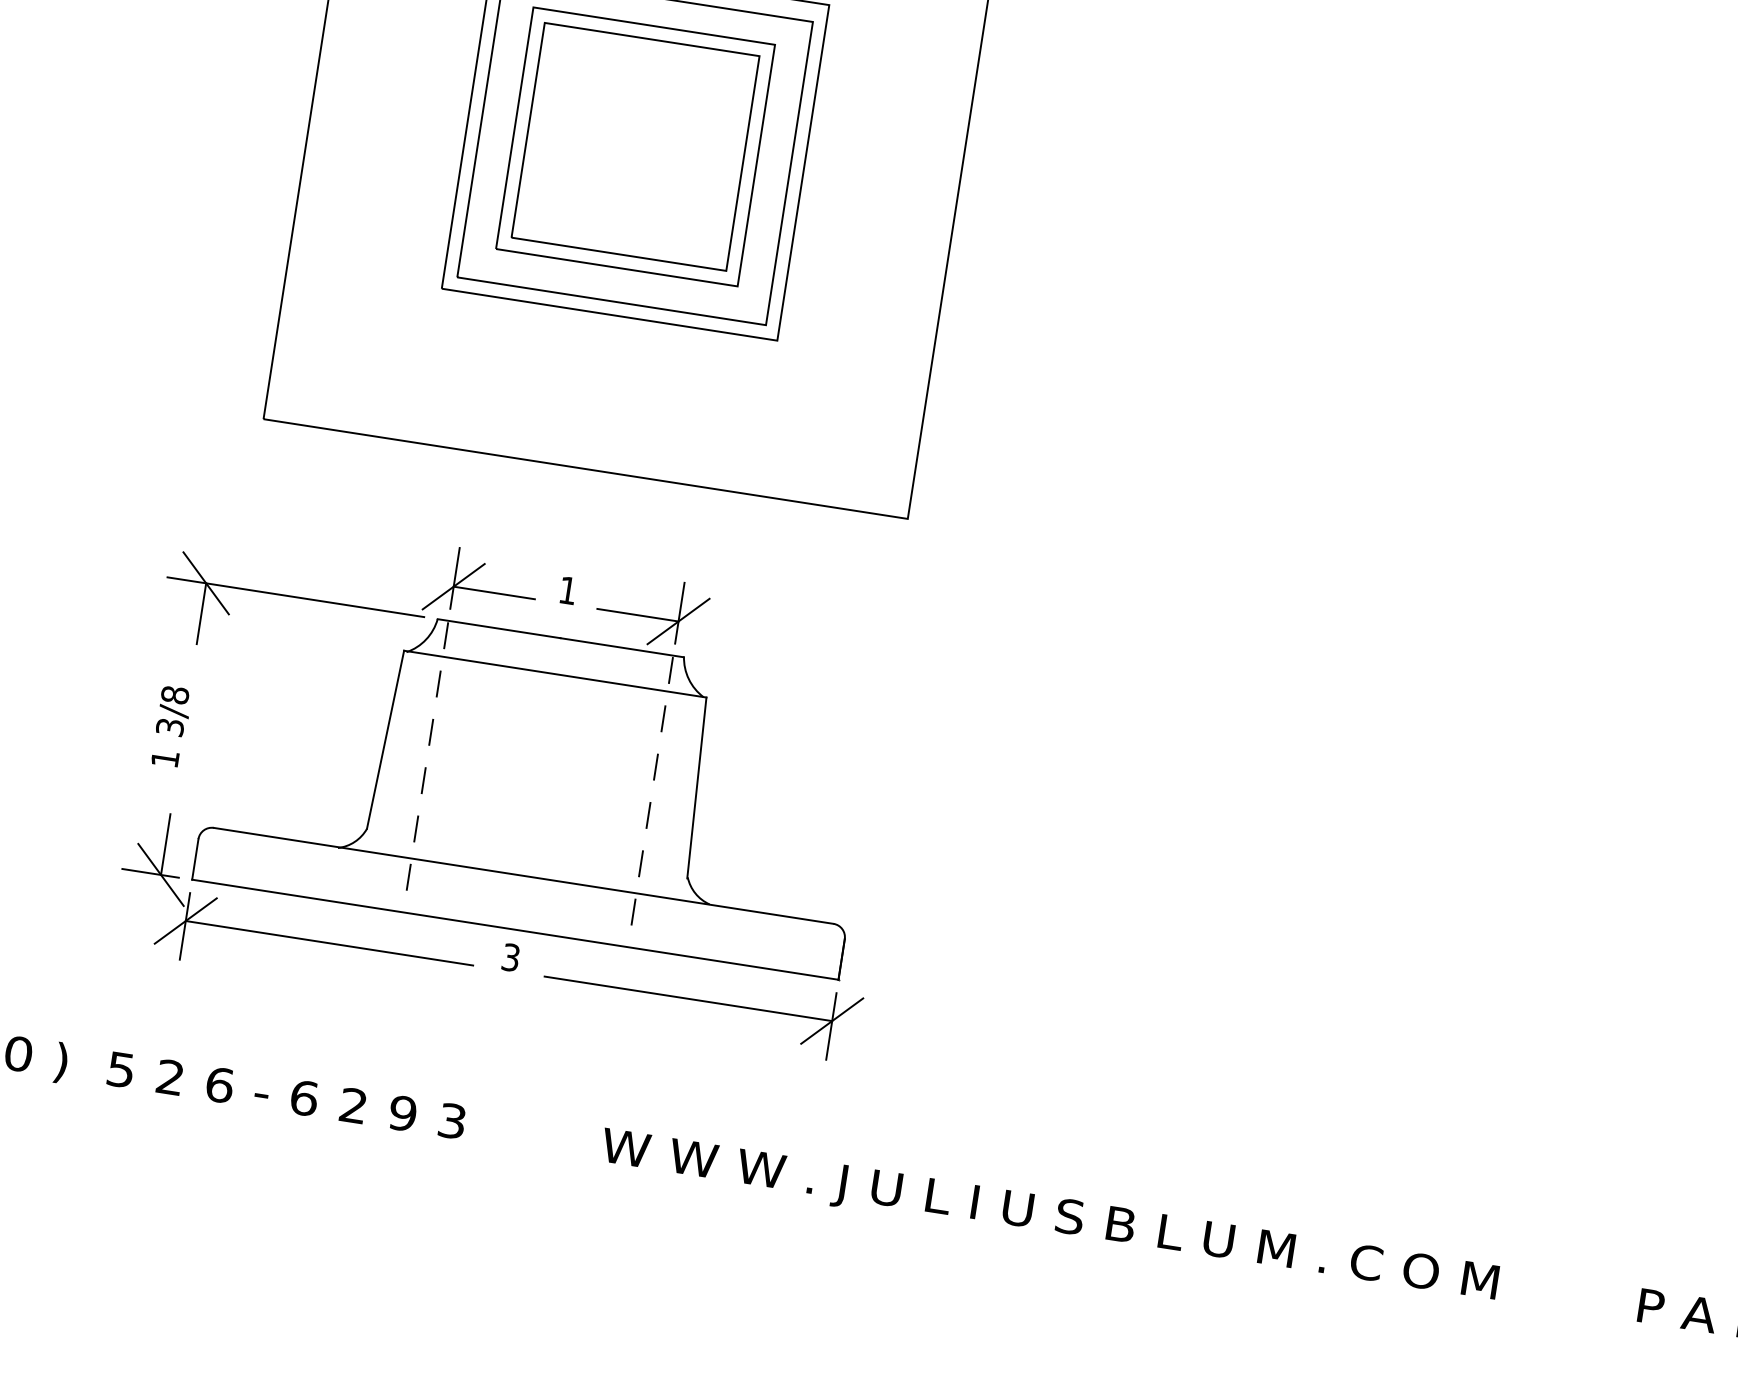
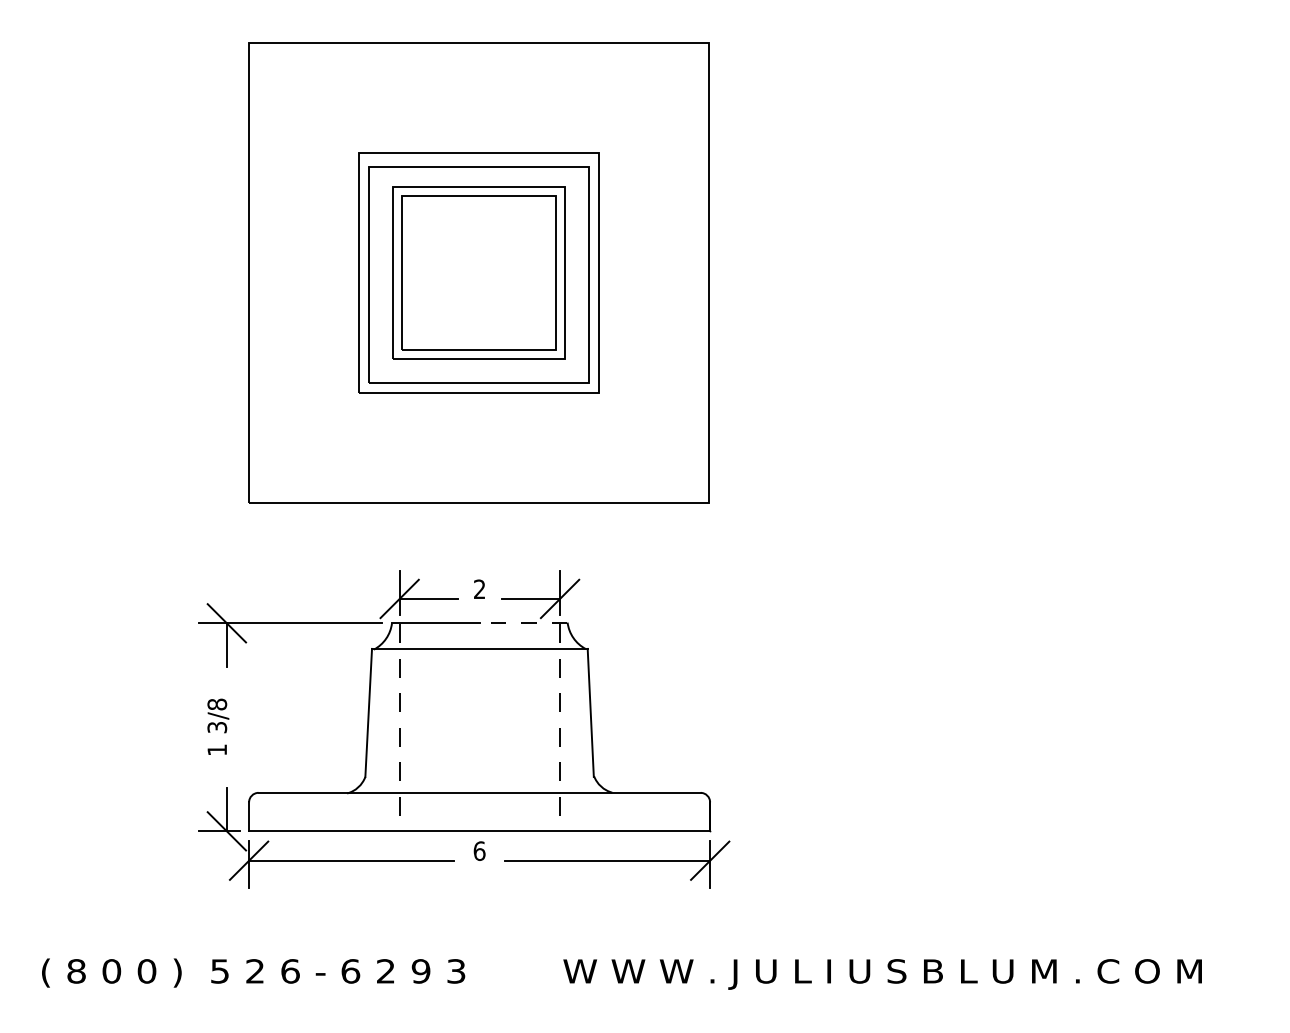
text: (567, 589) -> (479, 588), 1 -> 2
line: (621, 647) -> (523, 623), solid -> dashed
text: (510, 958) -> (479, 851), 3 -> 6

